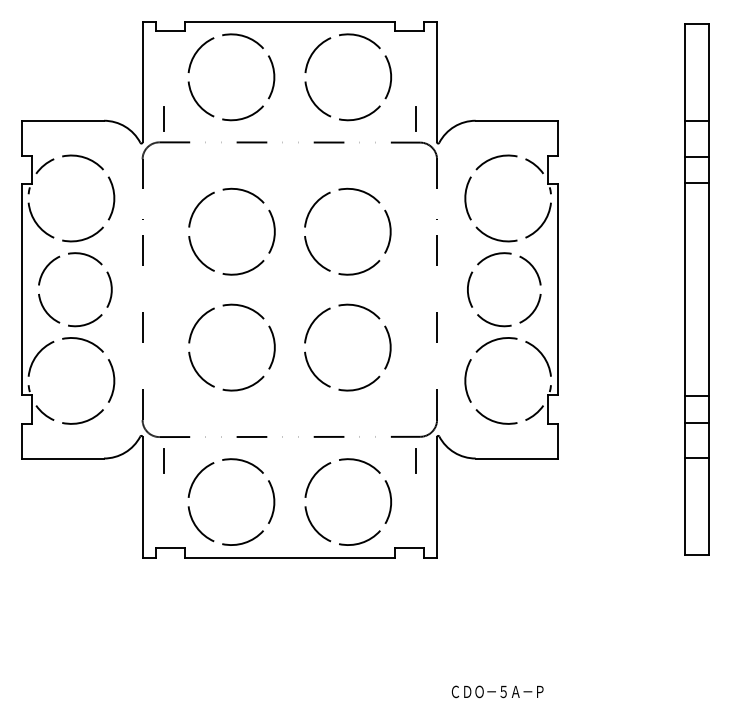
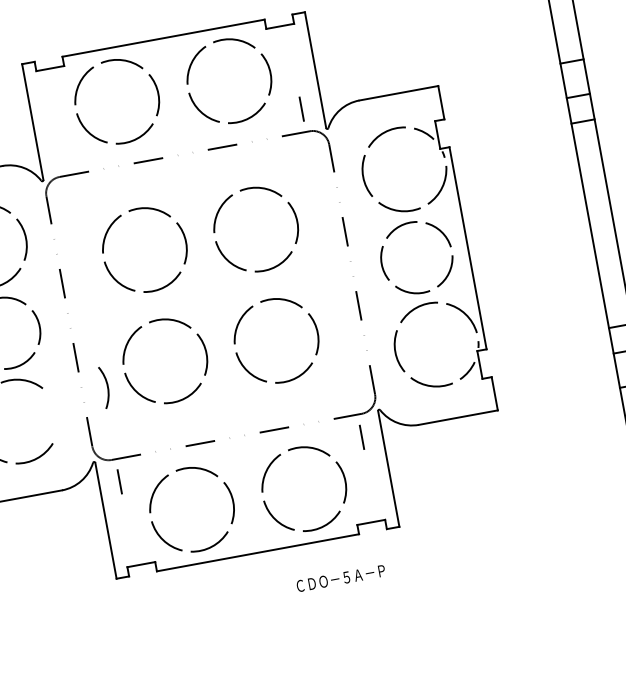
line: (163, 118) -> (59, 153), removed
arc: (113, 380) -> (107, 386), moved
text: (497, 691) -> (340, 578), moved

